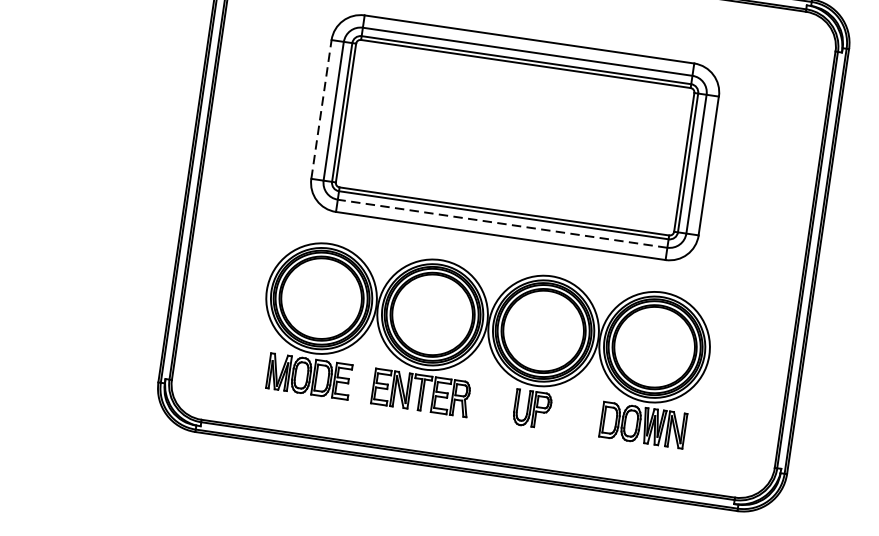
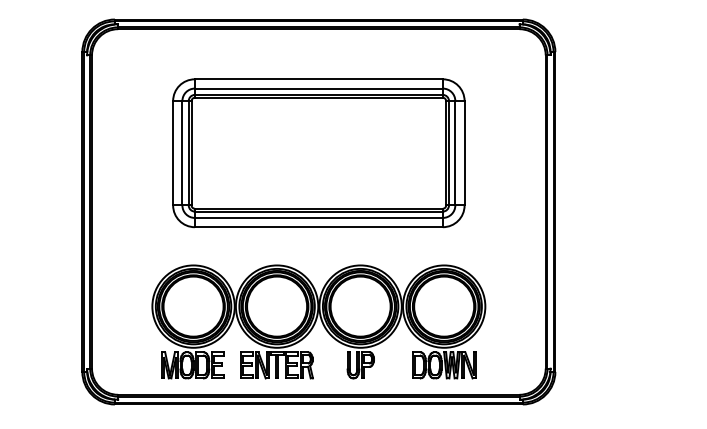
line: (322, 108) -> (173, 152), dashed -> solid
line: (502, 224) -> (318, 218), dashed -> solid
part: (484, 342) -> (318, 321), moved

